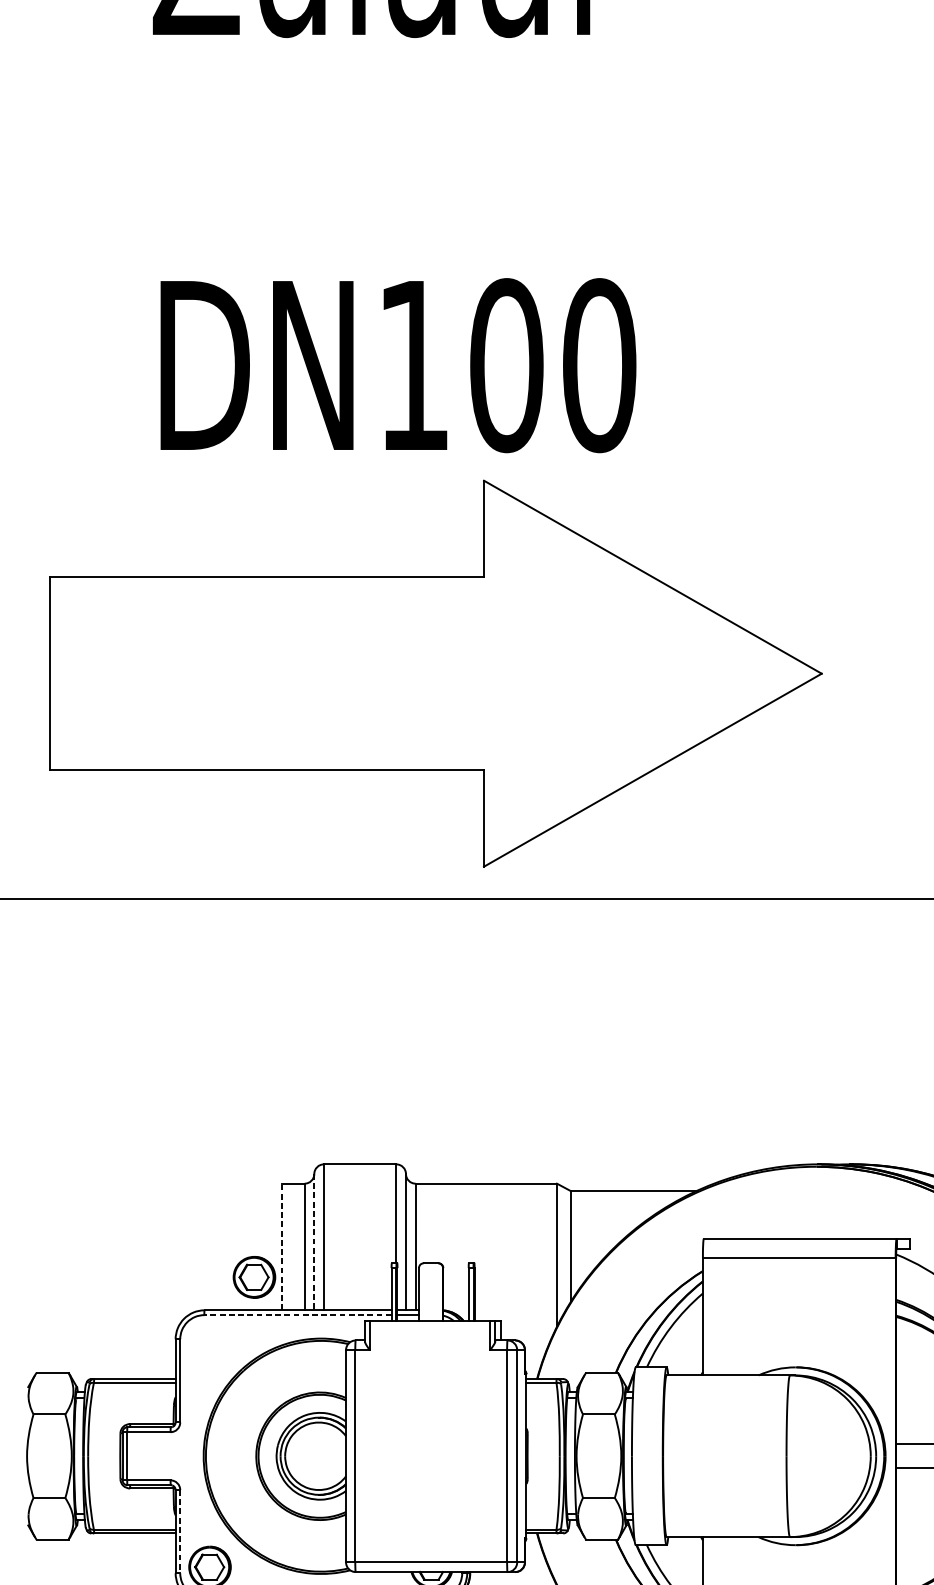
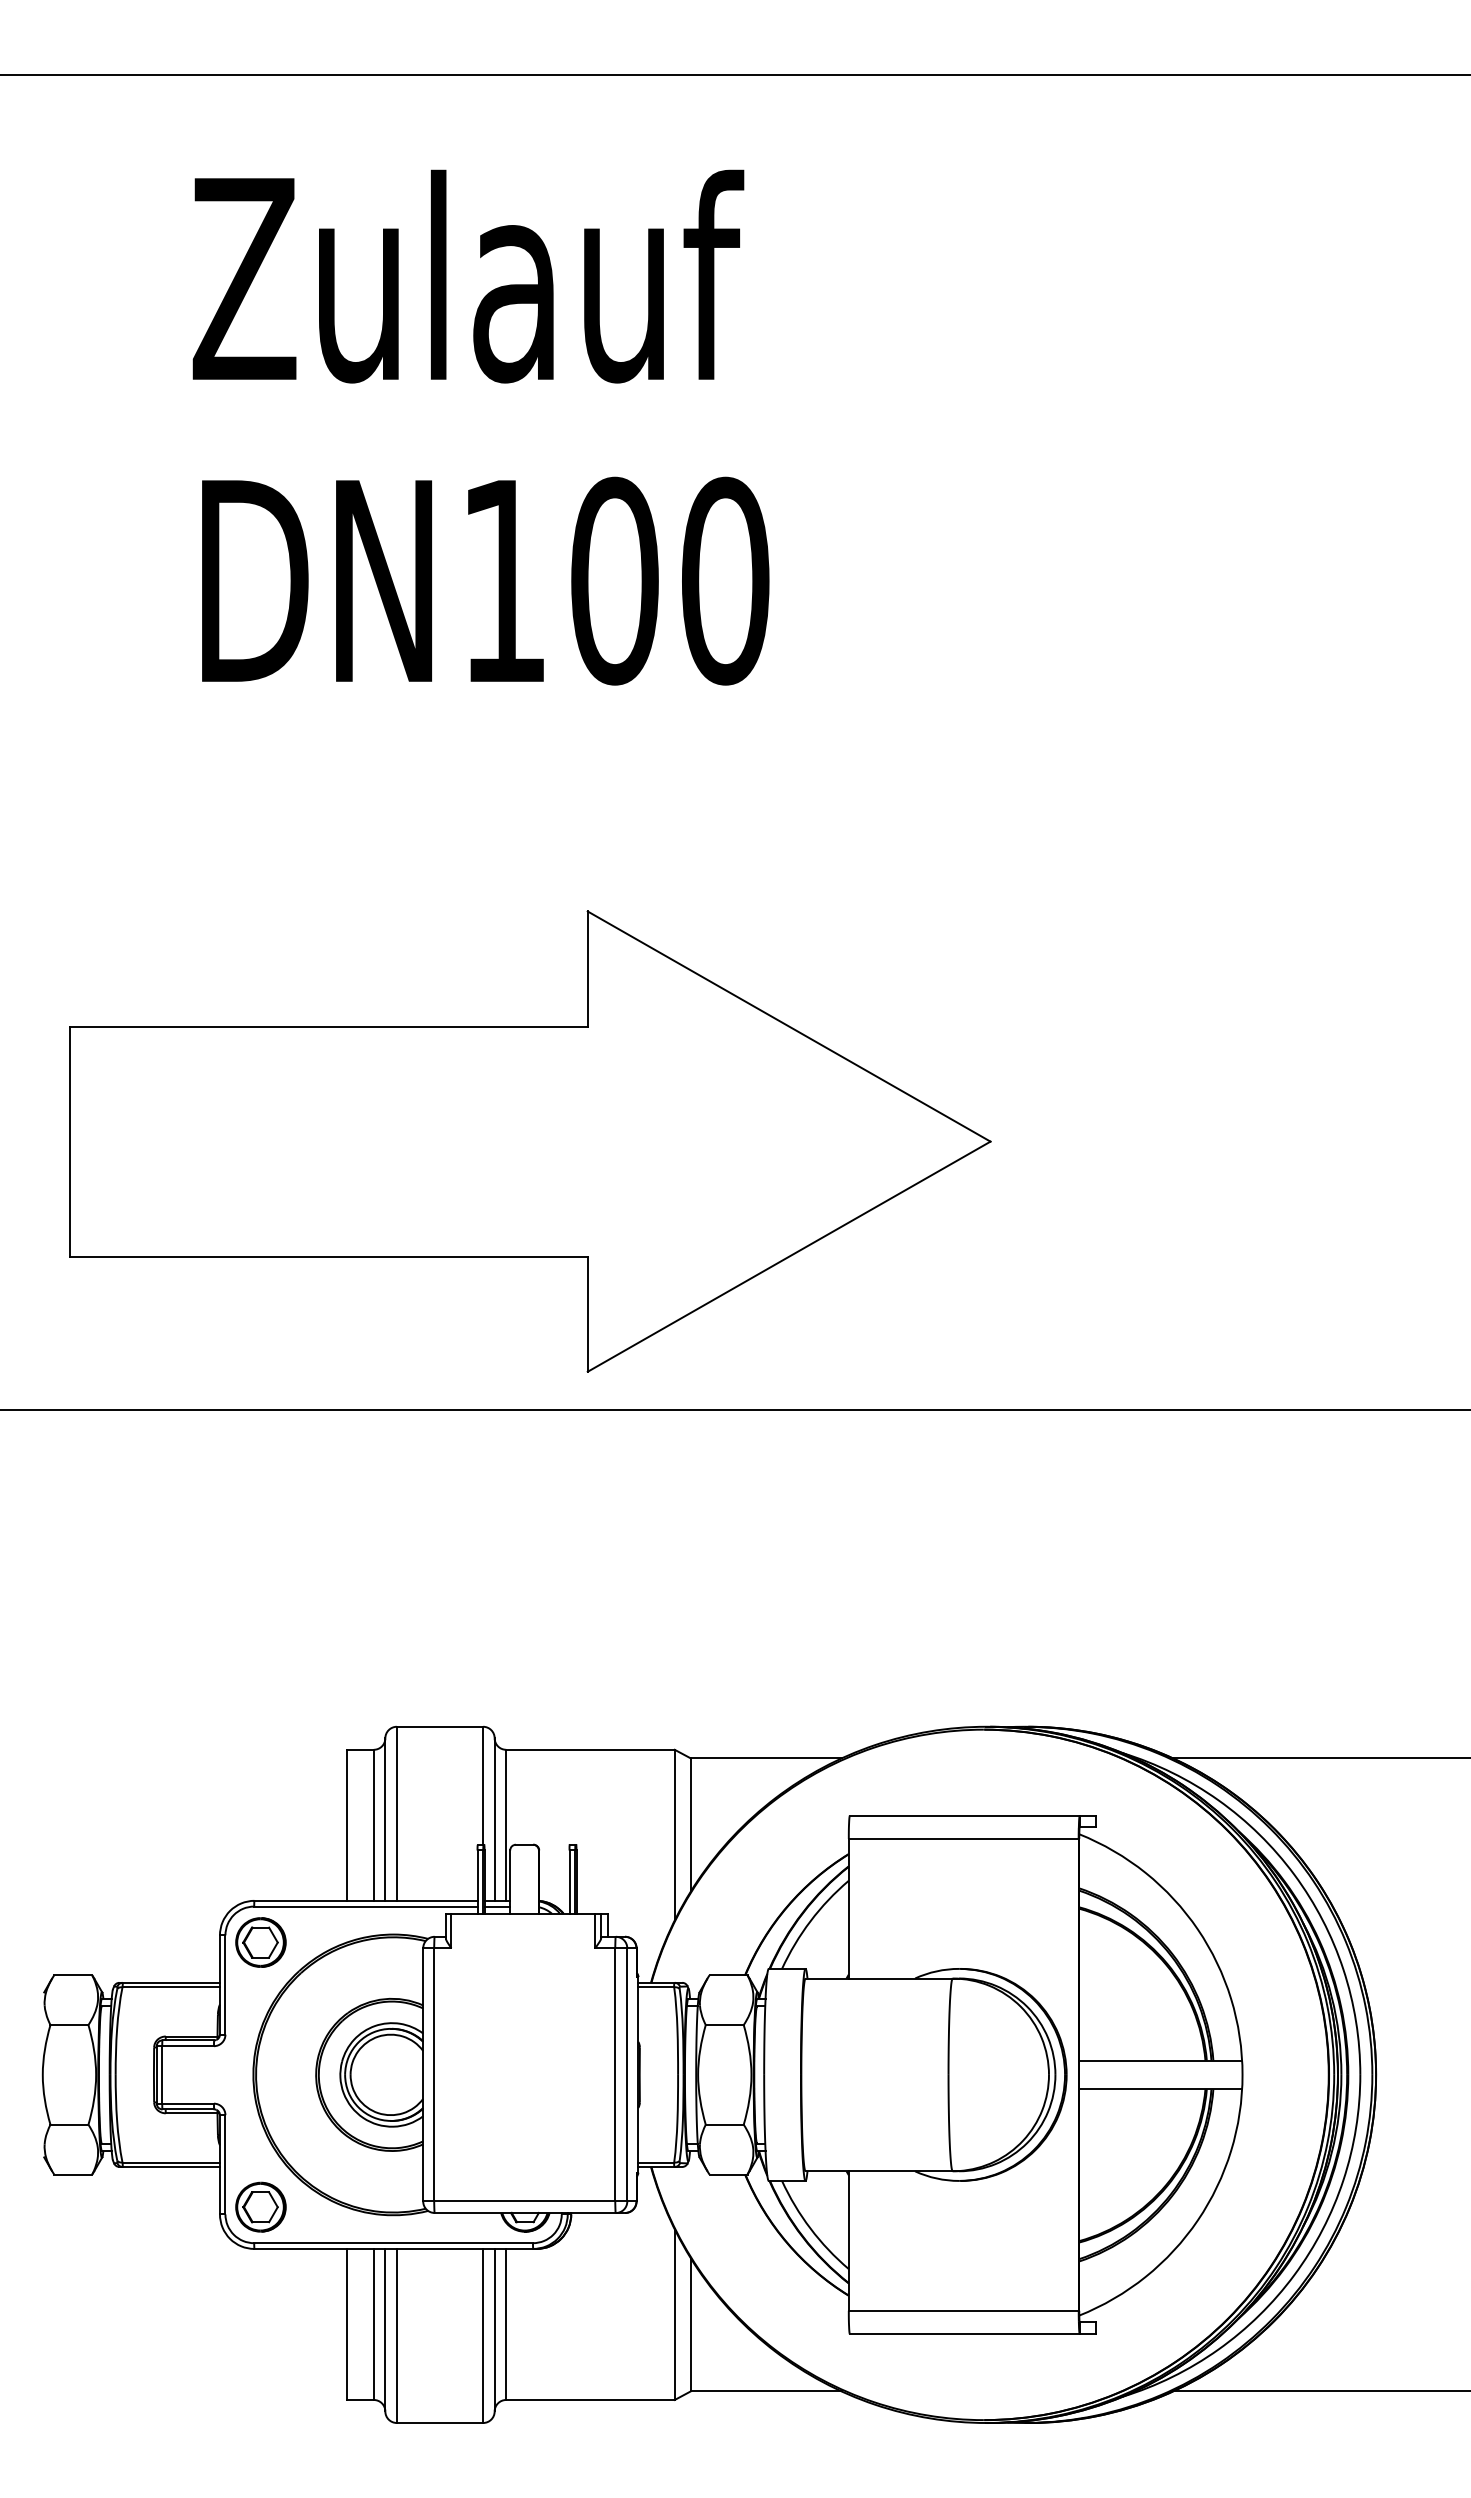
text: (398, 365) -> (485, 580), moved
line: (314, 1242) -> (385, 1820), dashed -> solid
line: (281, 1247) -> (346, 1825), dashed -> solid
part: (254, 1277) -> (260, 1942), moved
line: (297, 1315) -> (365, 1906), dashed -> solid
line: (180, 1531) -> (225, 2164), dashed -> solid

